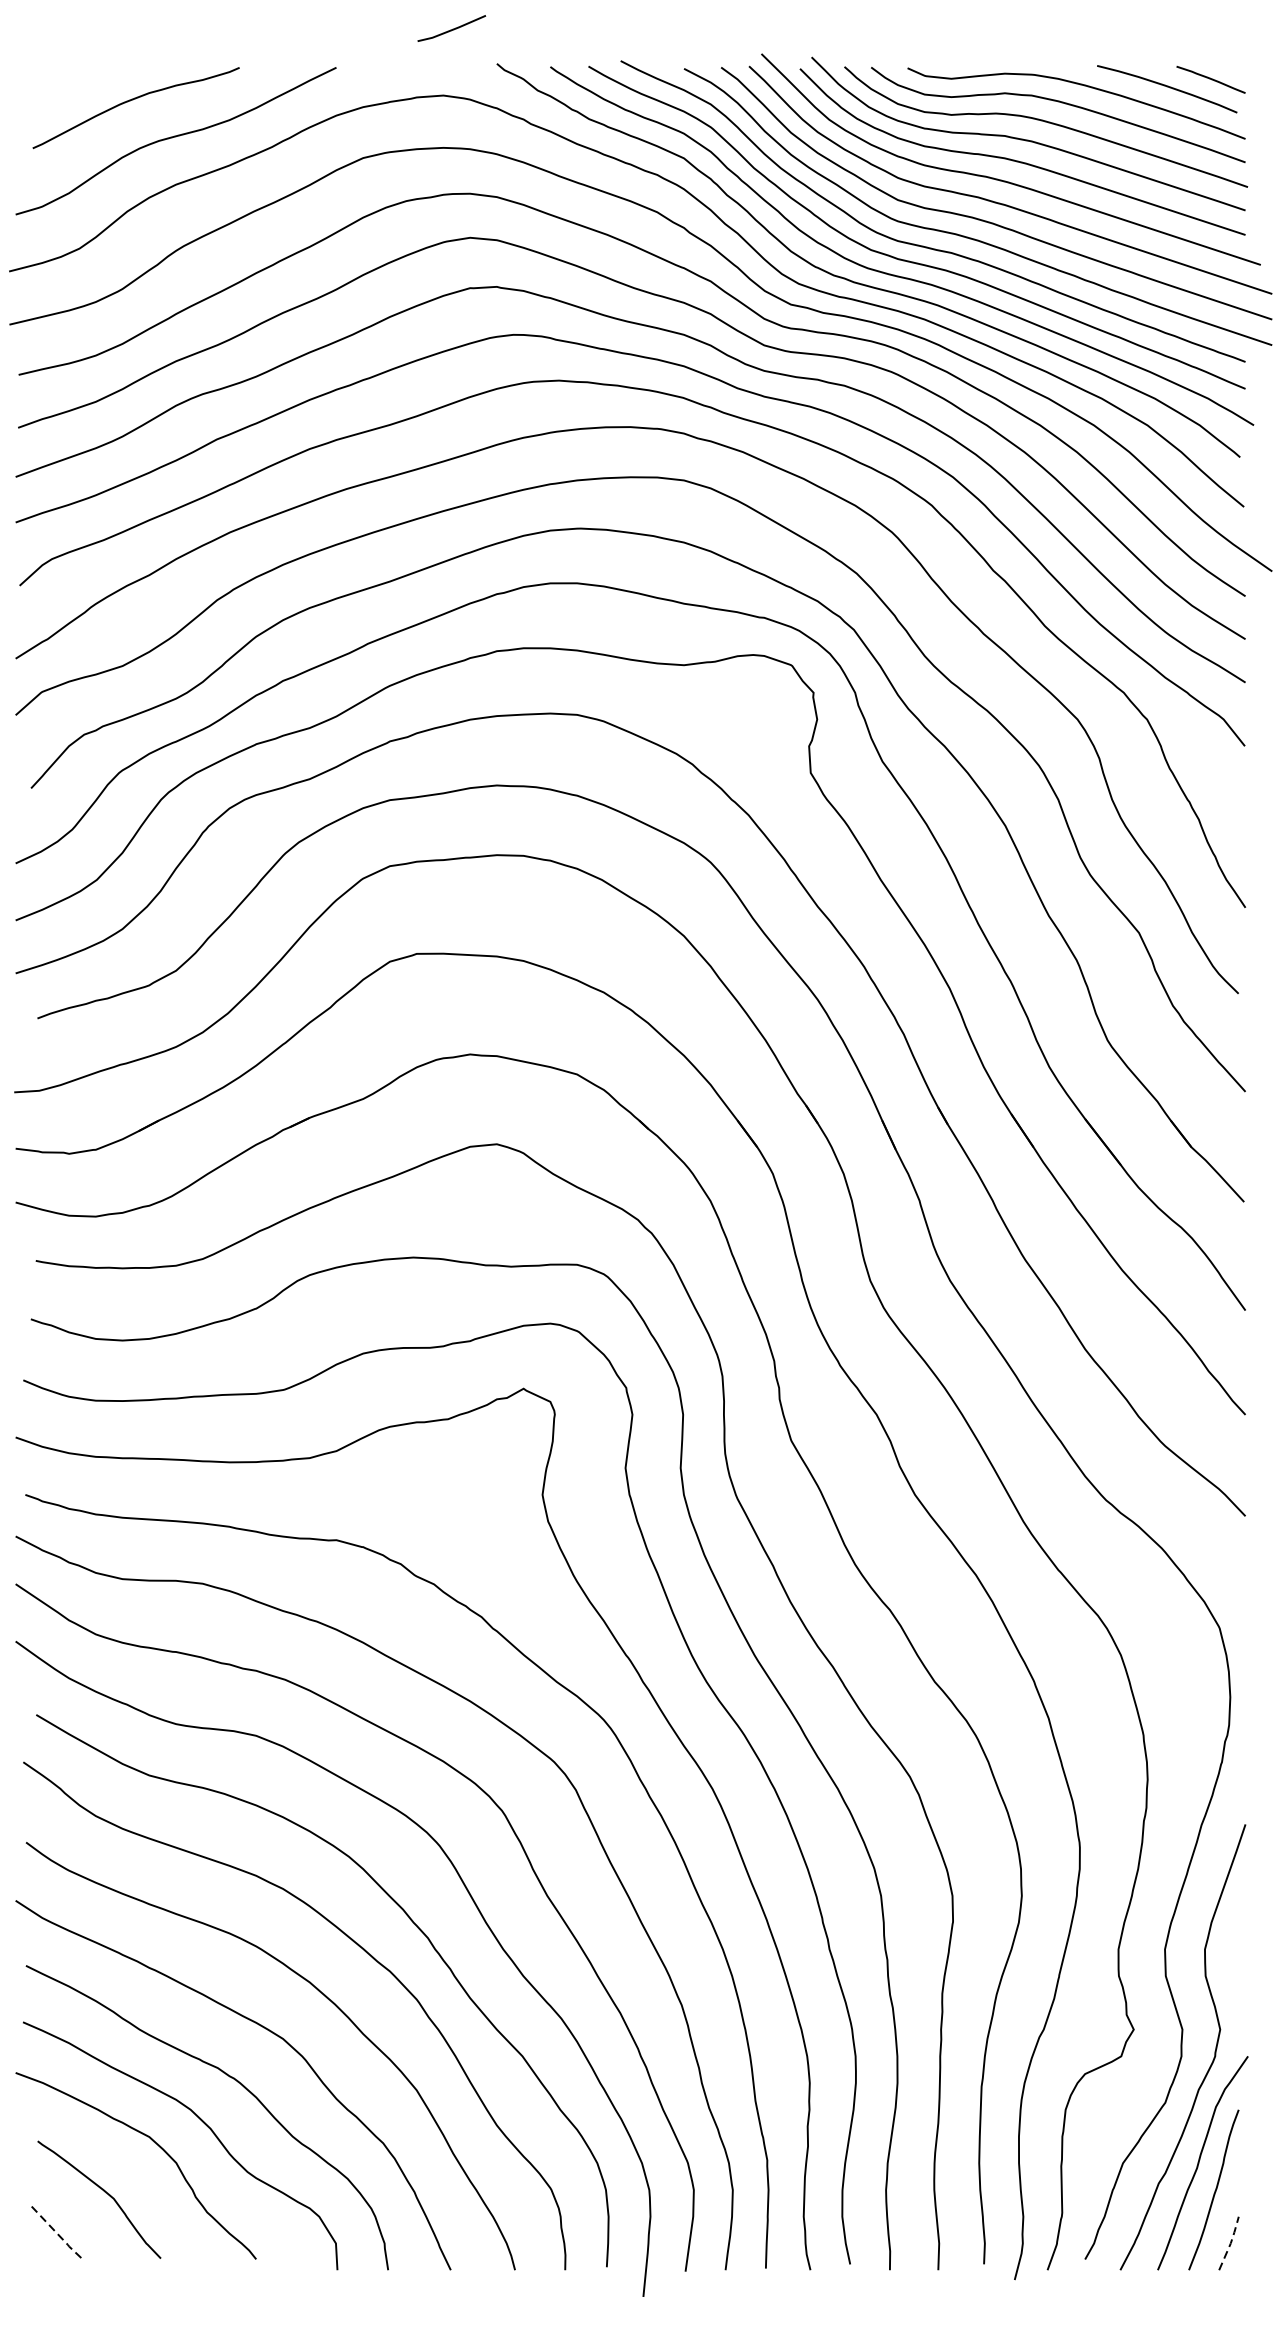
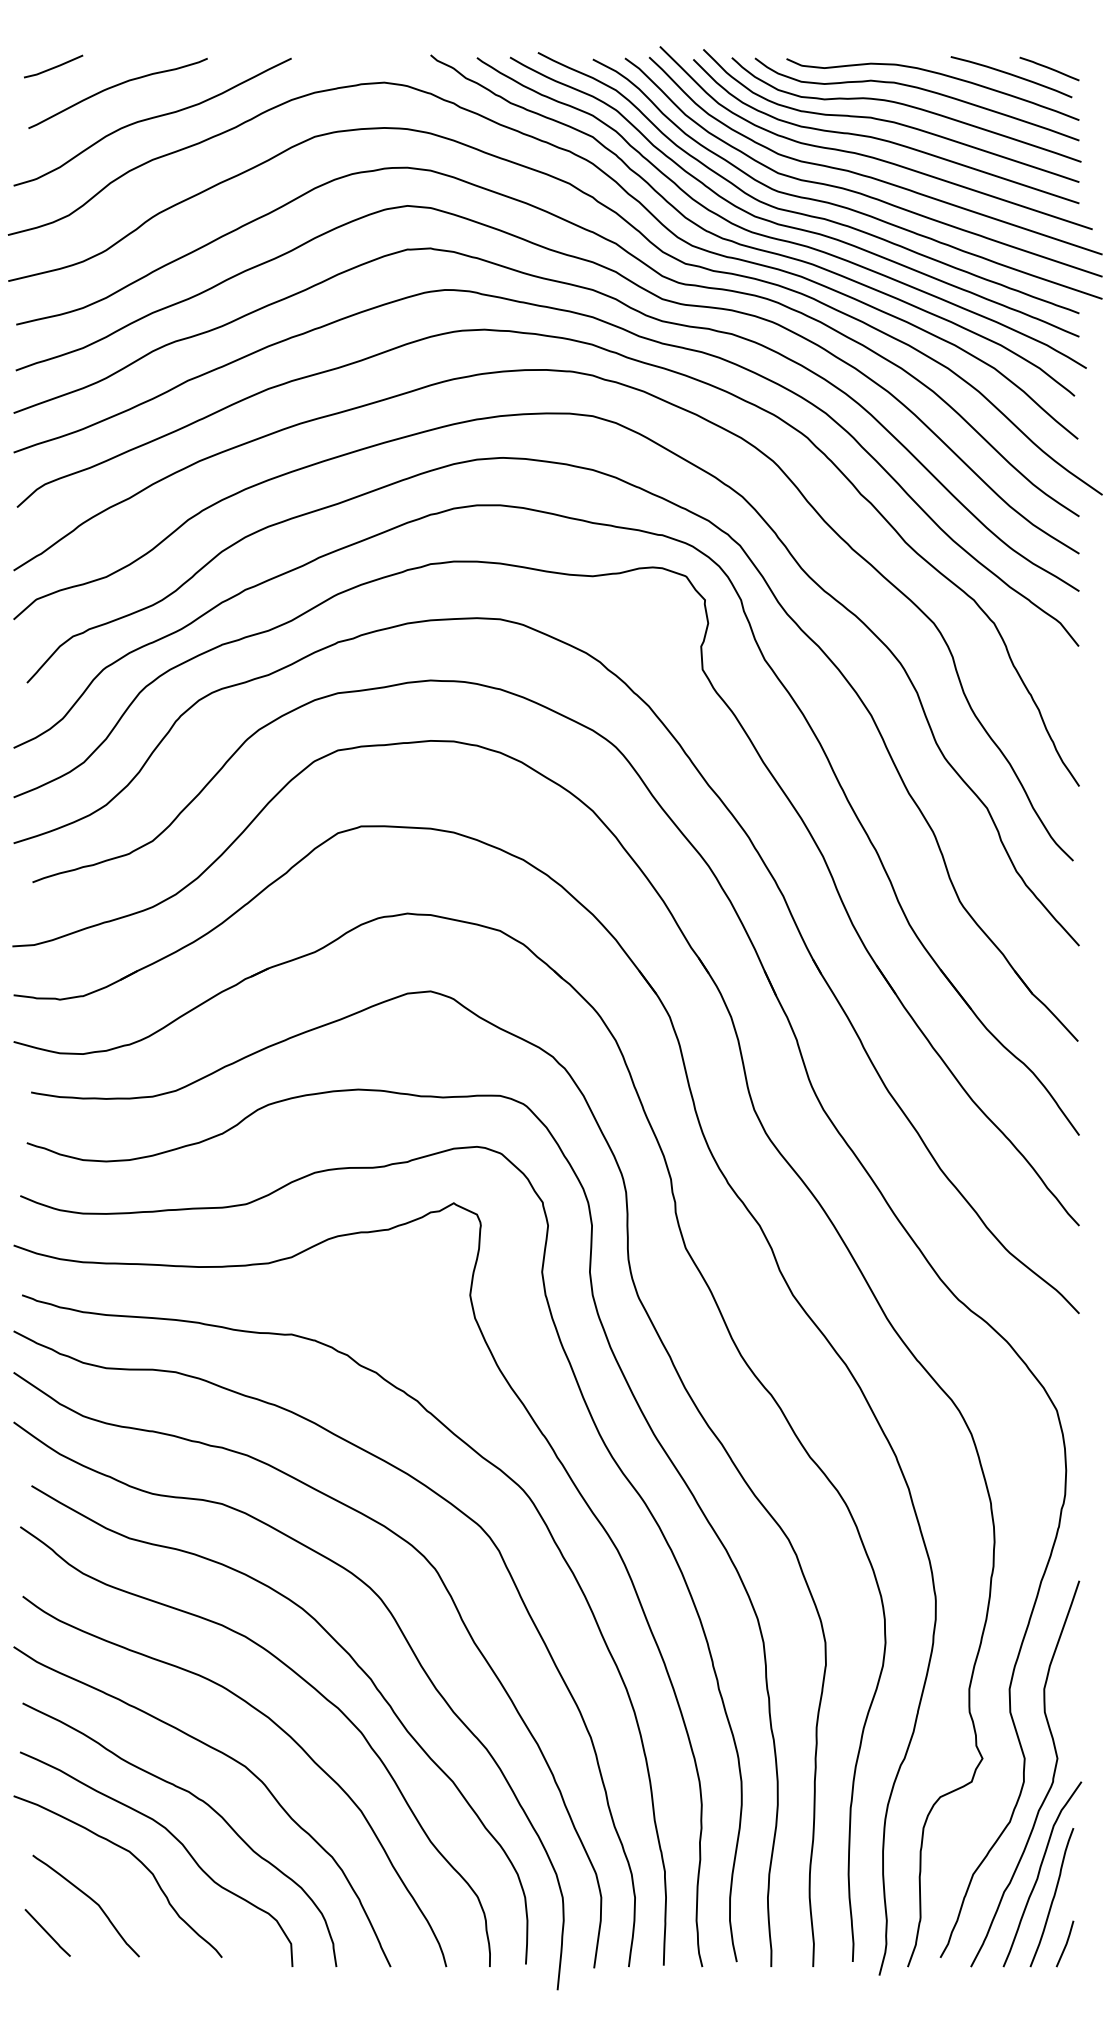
line: (452, 28) -> (54, 66), moved
line: (55, 2231) -> (48, 1933), dashed -> solid
line: (1230, 2242) -> (1066, 1943), dashed -> solid

